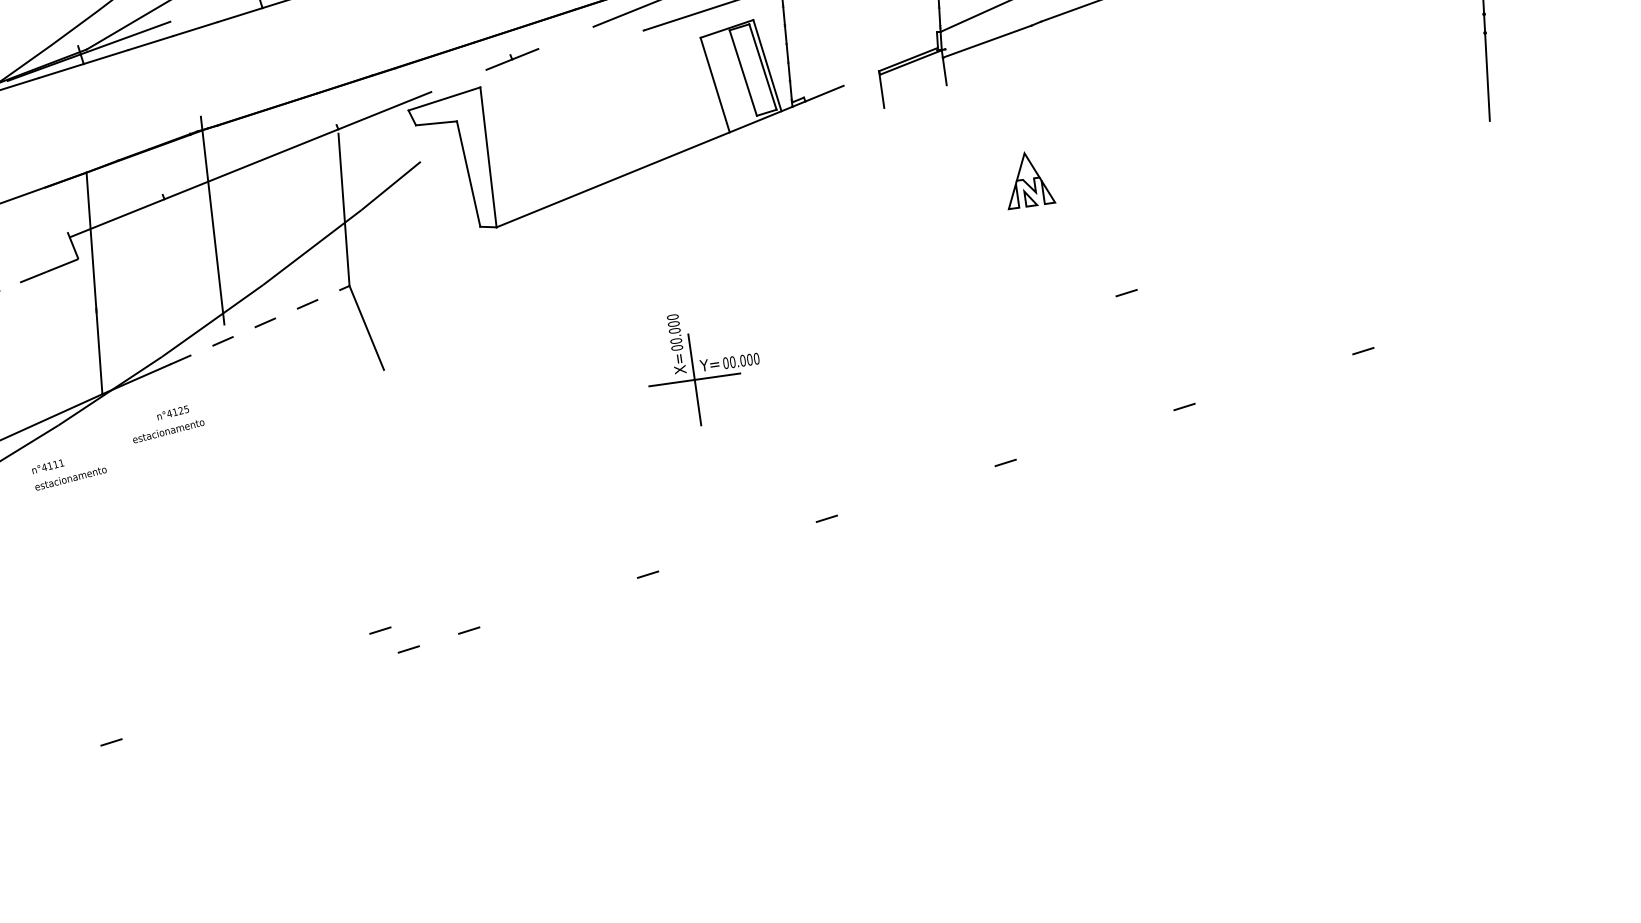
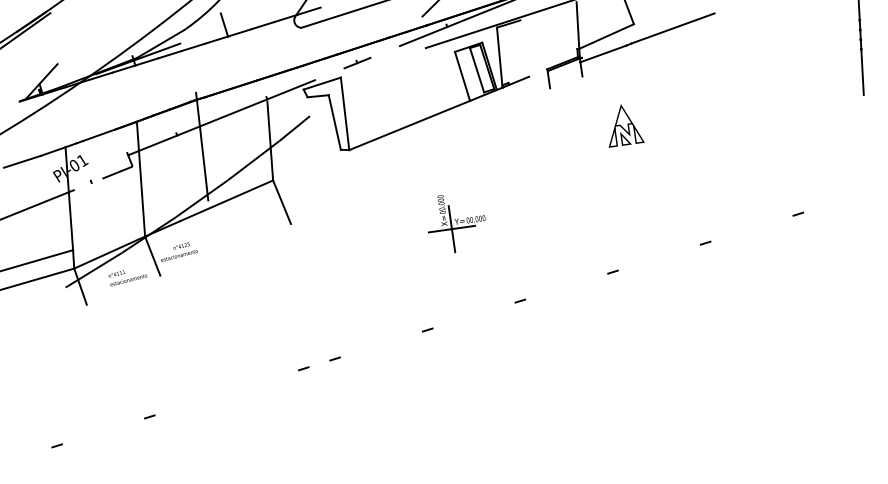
part: (1031, 179) -> (626, 125), size x1.43
line: (1126, 291) -> (675, 183), removed
line: (259, 324) -> (226, 200), dashed -> solid
line: (116, 430) -> (152, 255), added
line: (379, 629) -> (288, 358), removed

